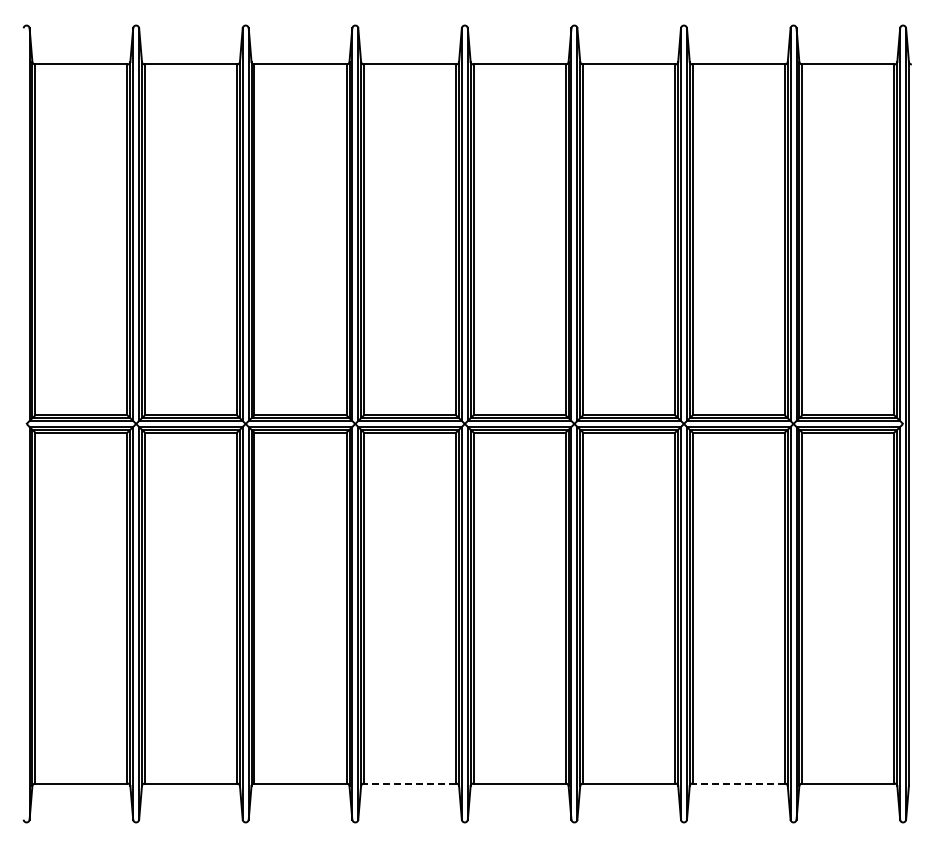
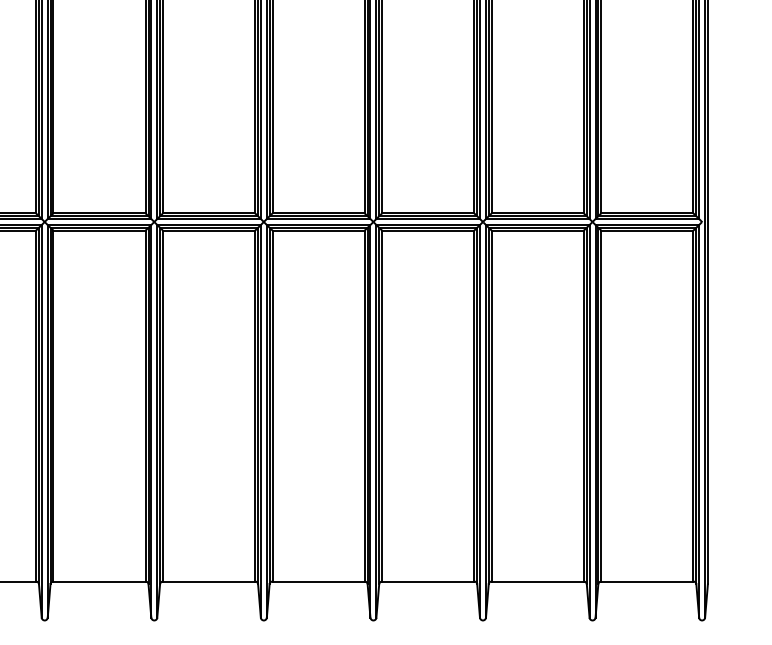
line: (409, 783) -> (208, 581), dashed -> solid
line: (738, 783) -> (537, 581), dashed -> solid

